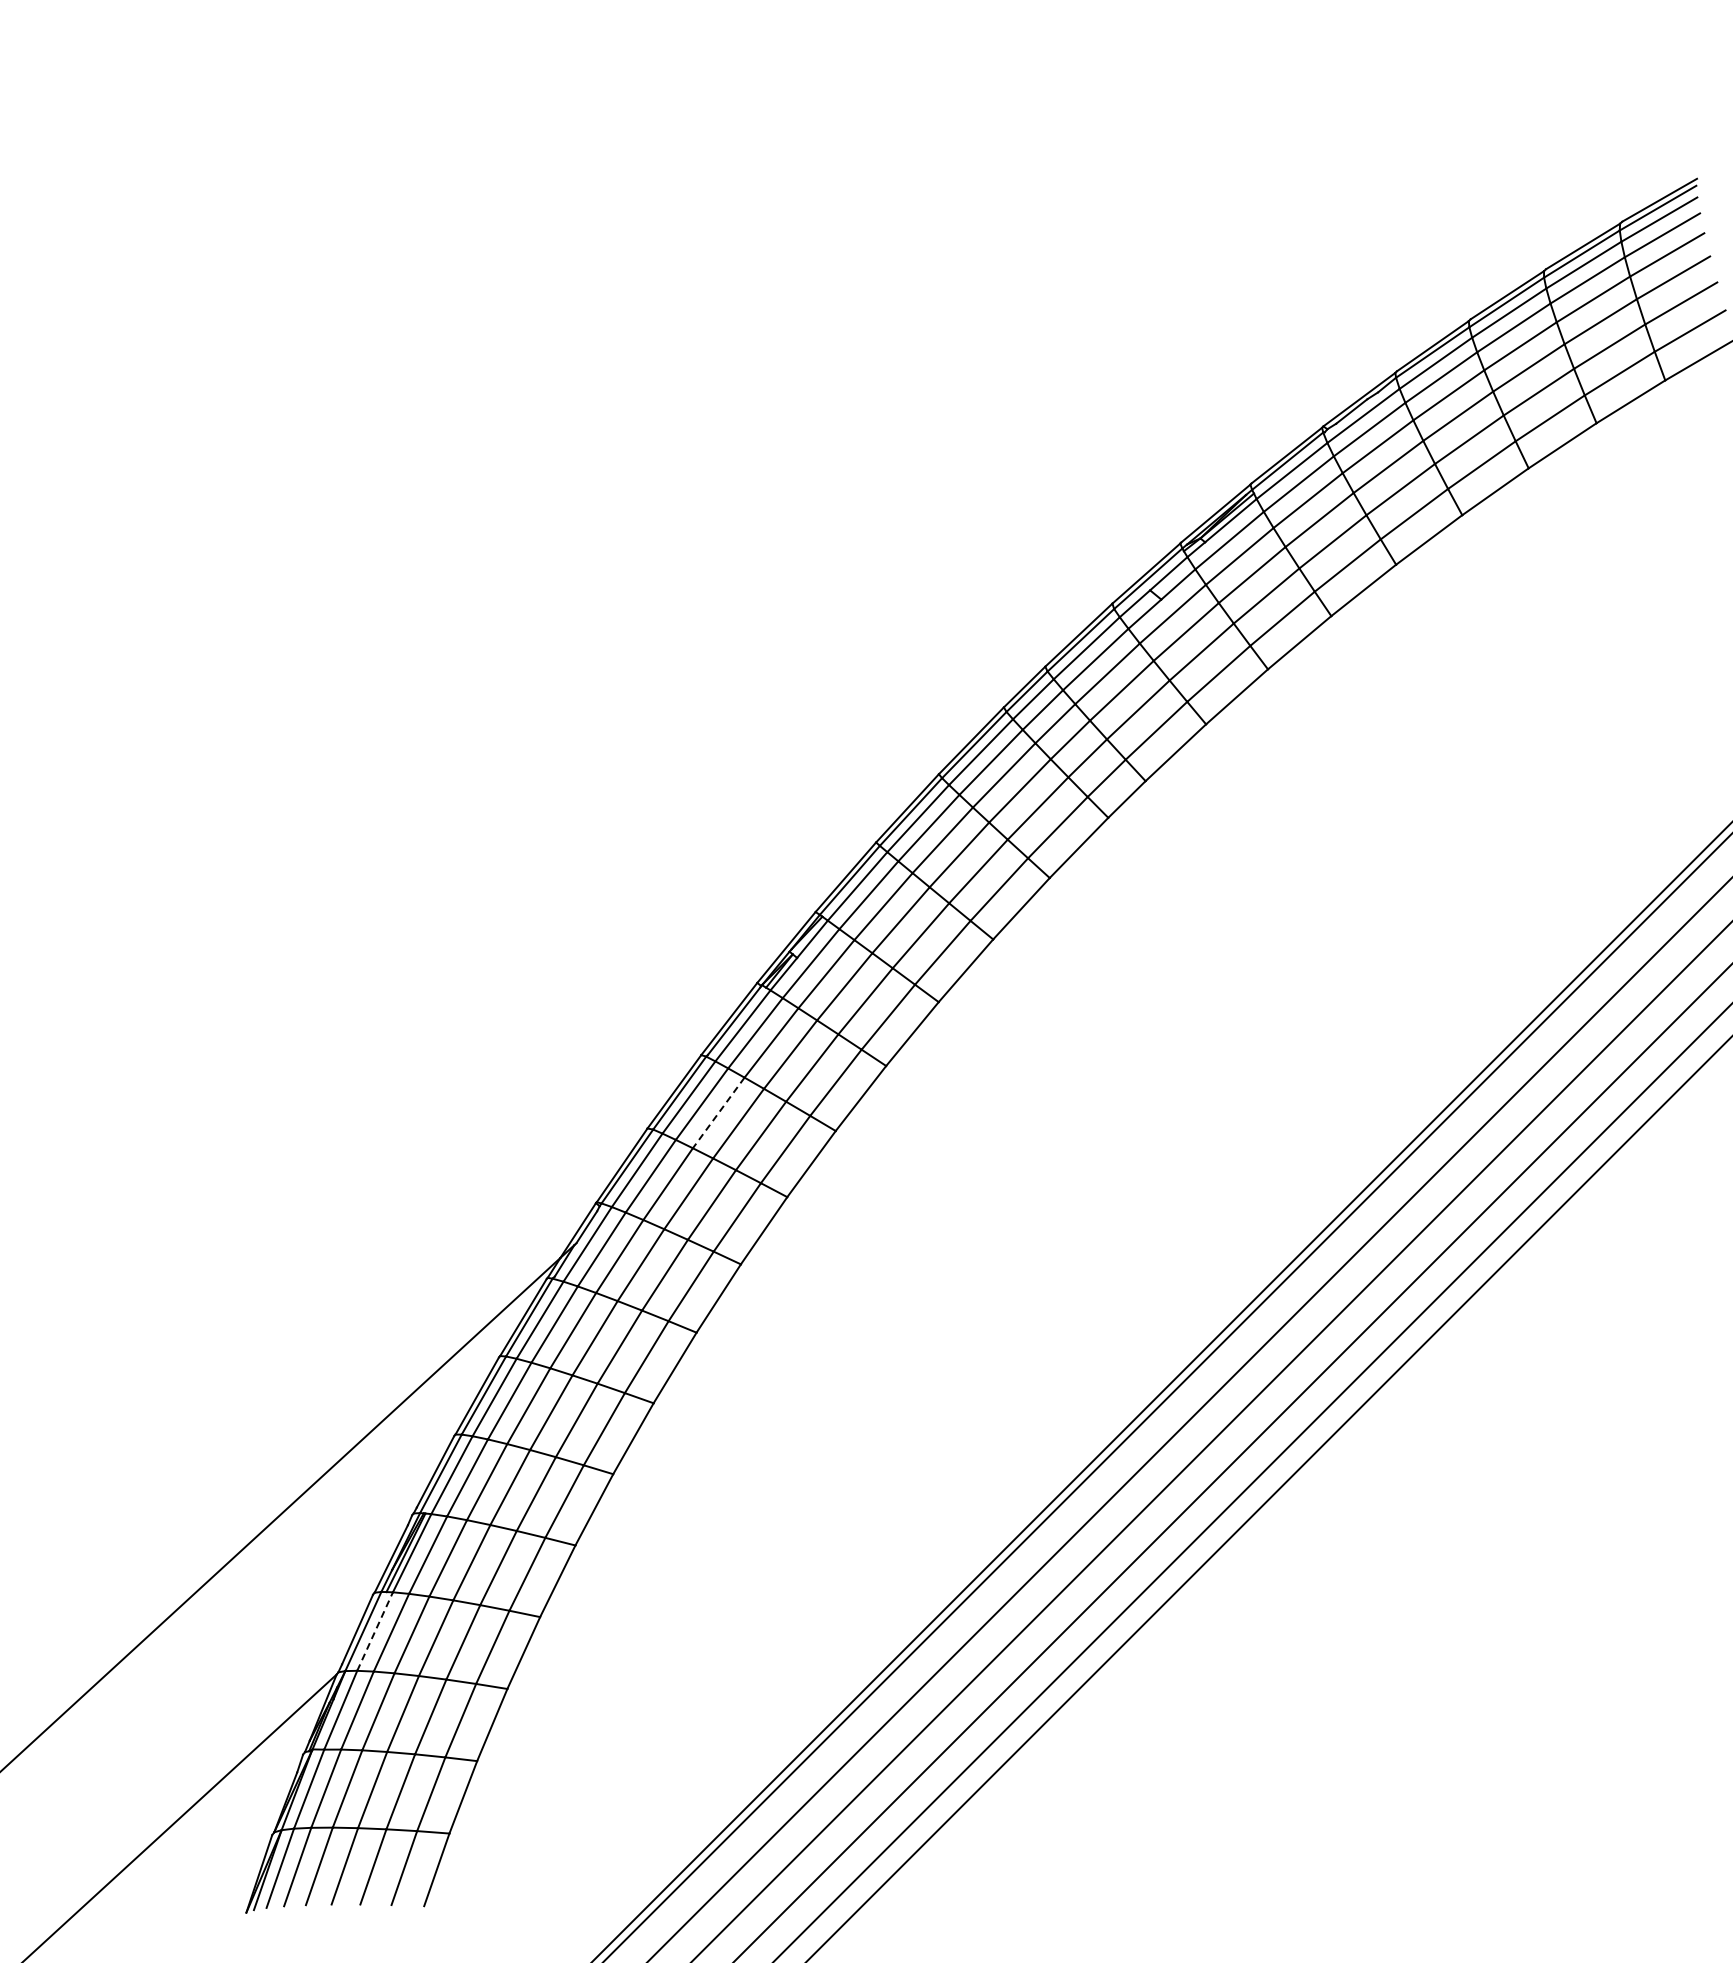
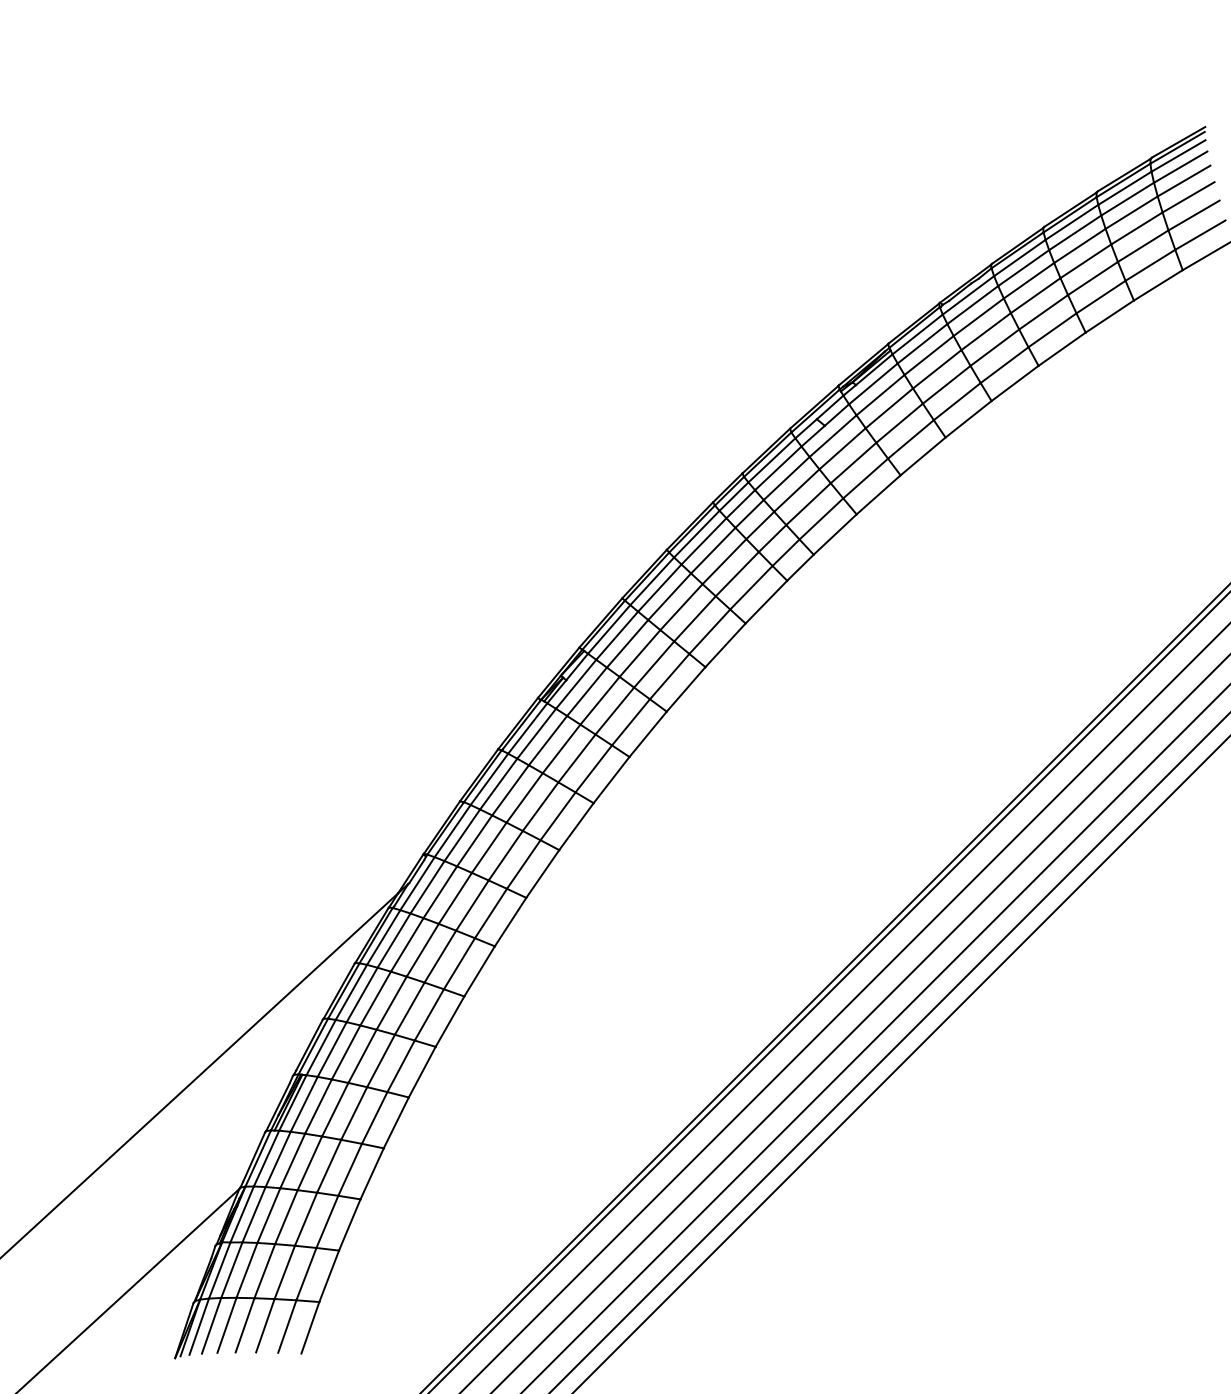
line: (718, 1112) -> (510, 790), dashed -> solid
line: (375, 1631) -> (266, 1158), dashed -> solid

